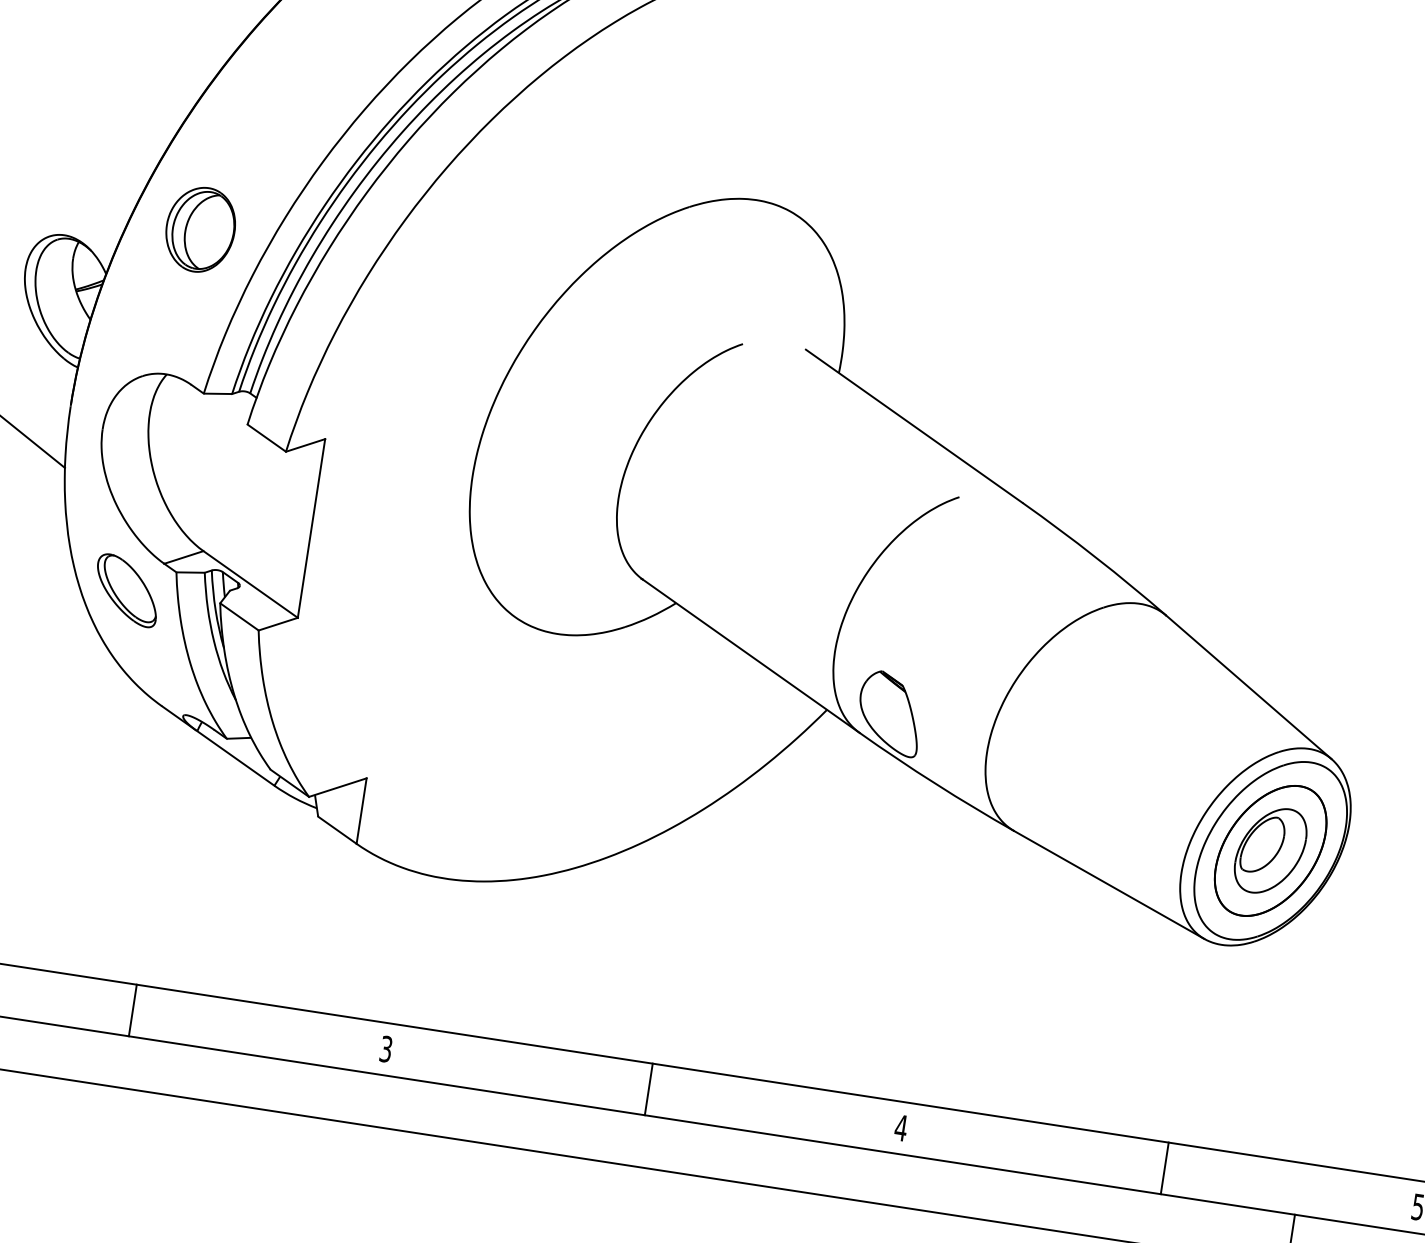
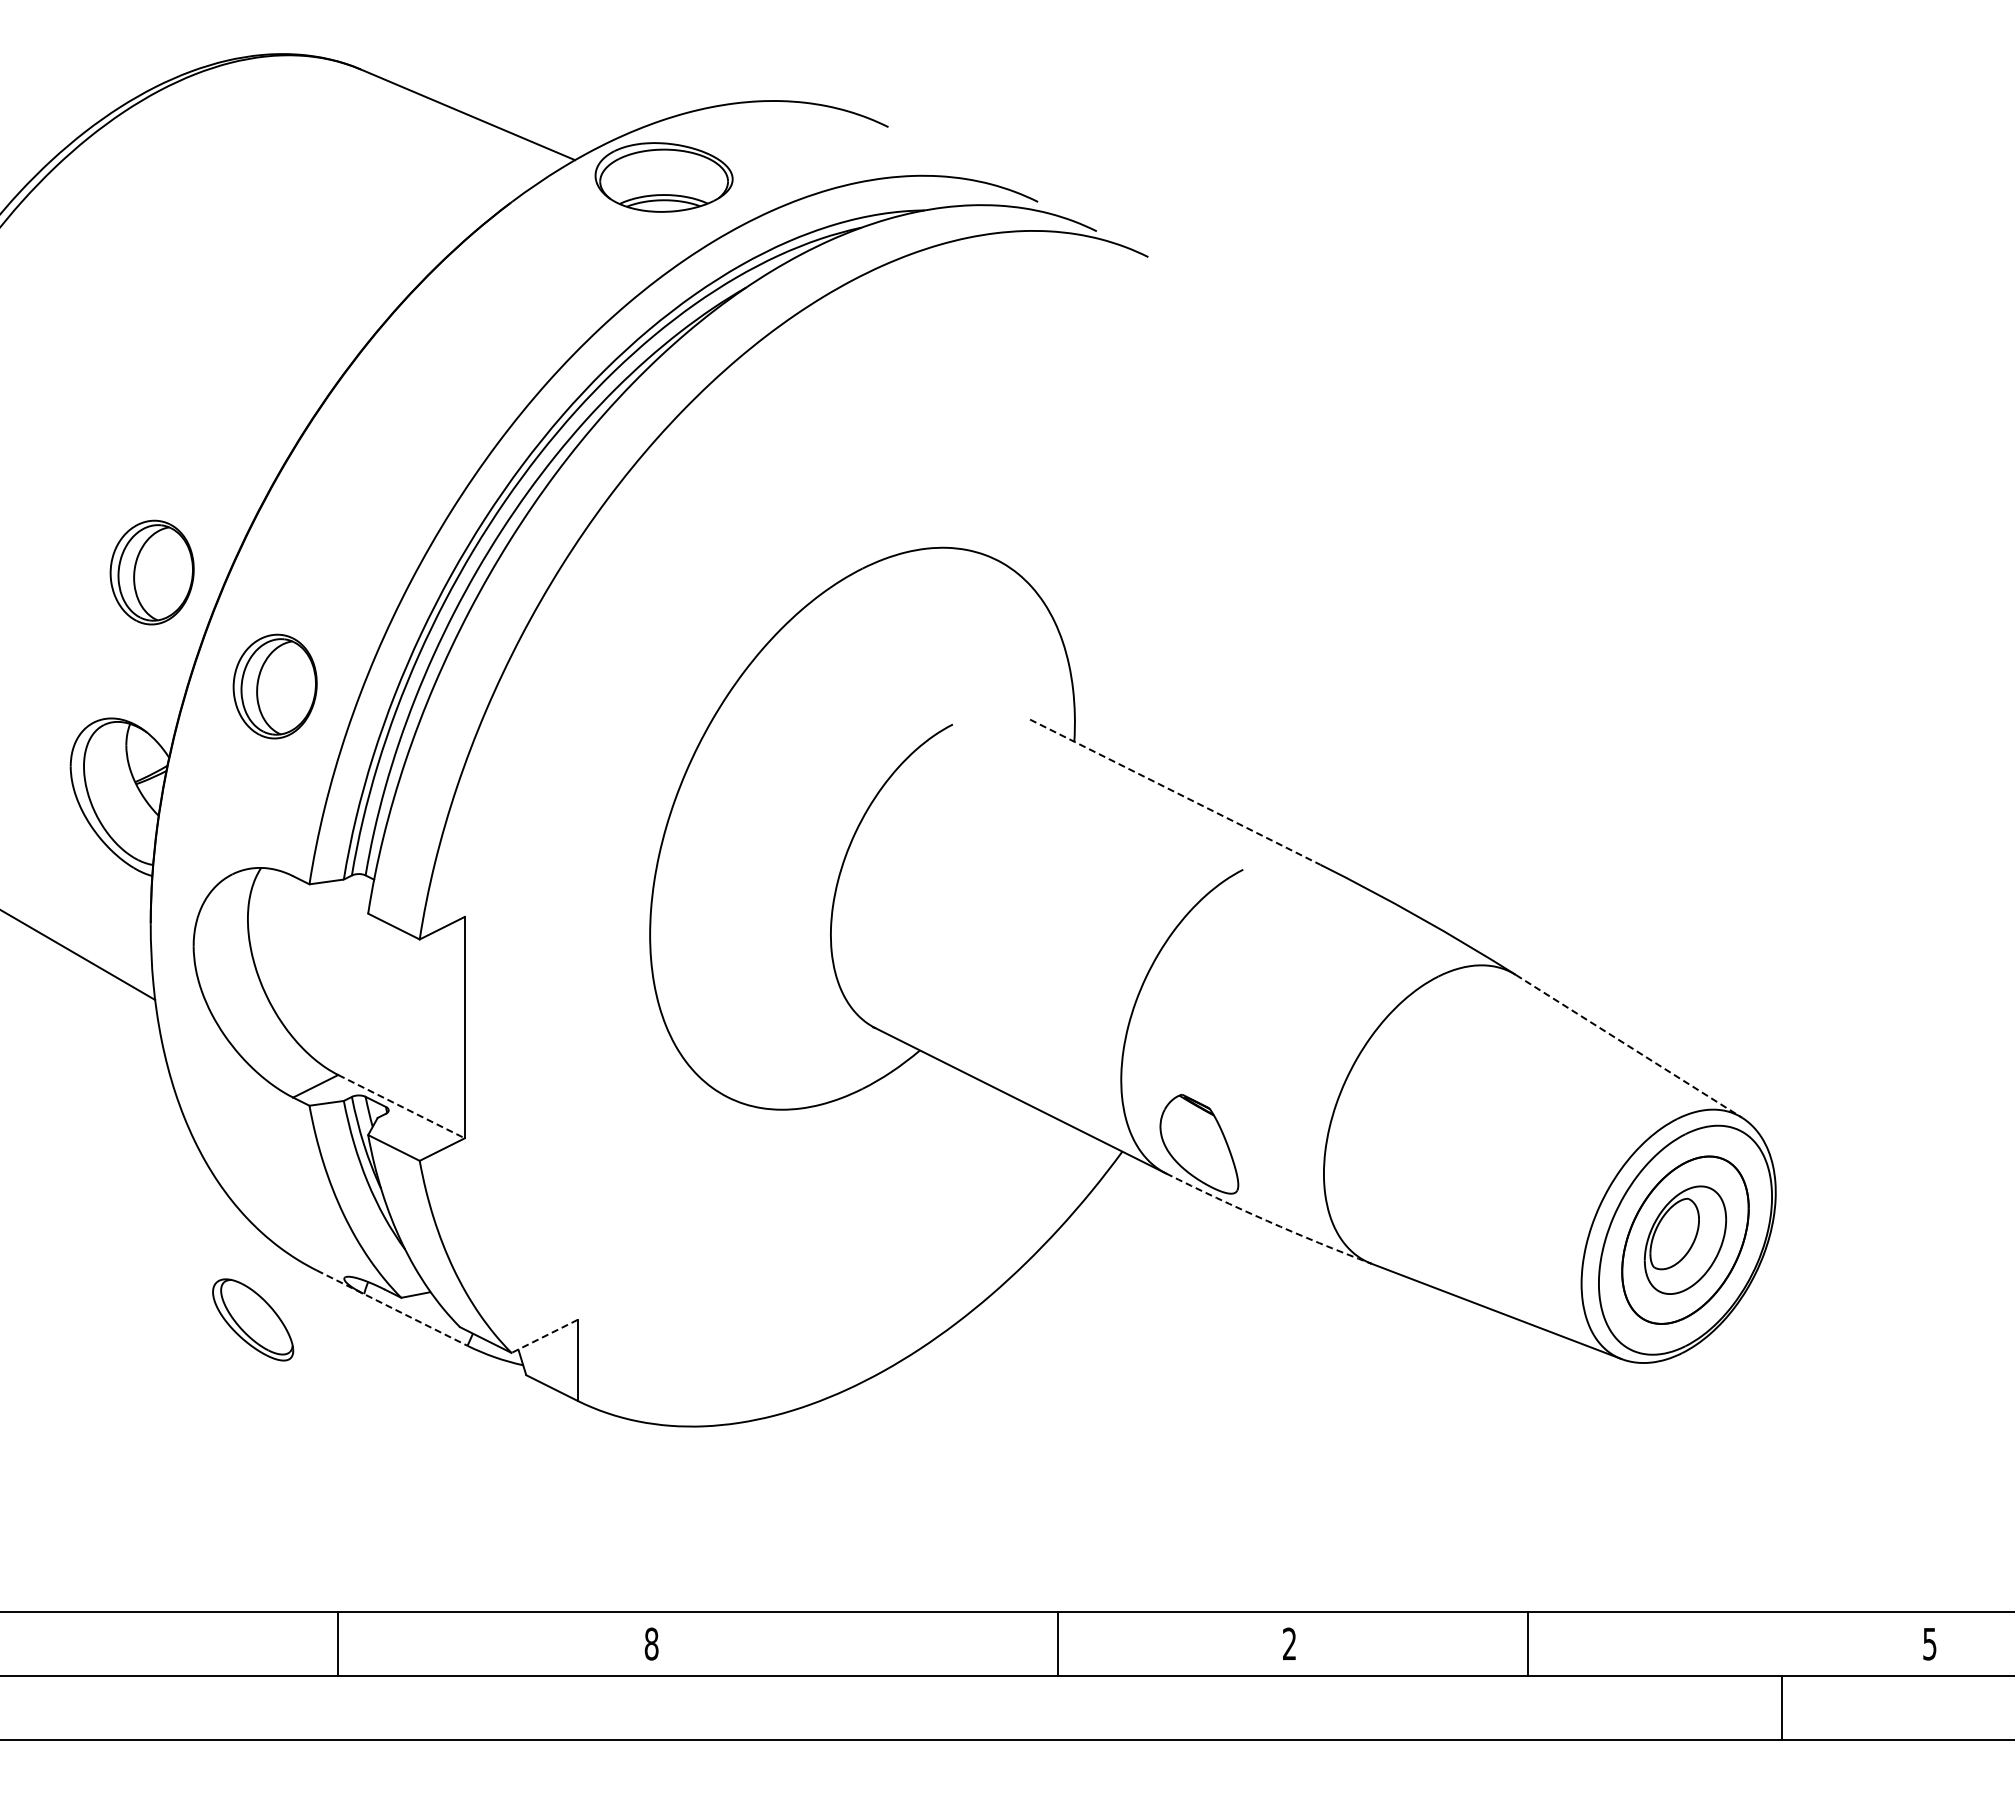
part: (114, 122) -> (151, 572), added
line: (914, 426) -> (1175, 792), solid -> dashed
line: (250, 584) -> (401, 1106), solid -> dashed
part: (127, 590) -> (253, 1319), moved
line: (1248, 687) -> (1628, 1046), solid -> dashed
line: (218, 746) -> (392, 1308), solid -> dashed
arc: (935, 784) -> (1267, 1221), solid -> dashed
line: (337, 787) -> (544, 1336), solid -> dashed
text: (386, 1048) -> (651, 1643), 3 -> 8
line: (648, 1089) -> (1057, 1644), moved
text: (901, 1127) -> (1289, 1643), 4 -> 2
line: (1165, 1168) -> (1528, 1644), moved

